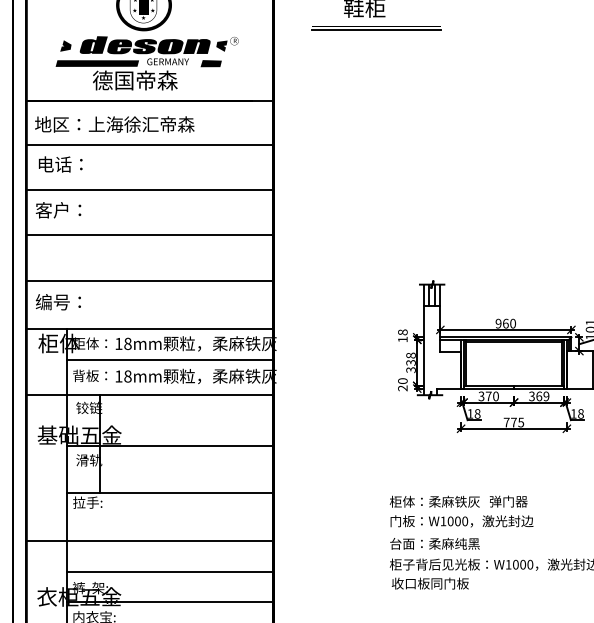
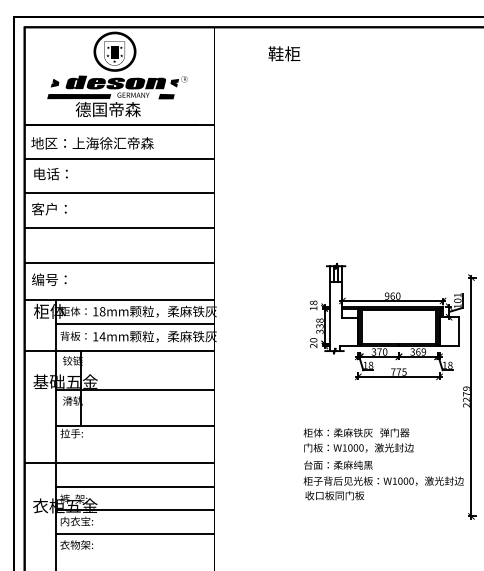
line: (375, 29) -> (292, 70), removed
text: (127, 376) -> (102, 336), 18mm -> 14mm

